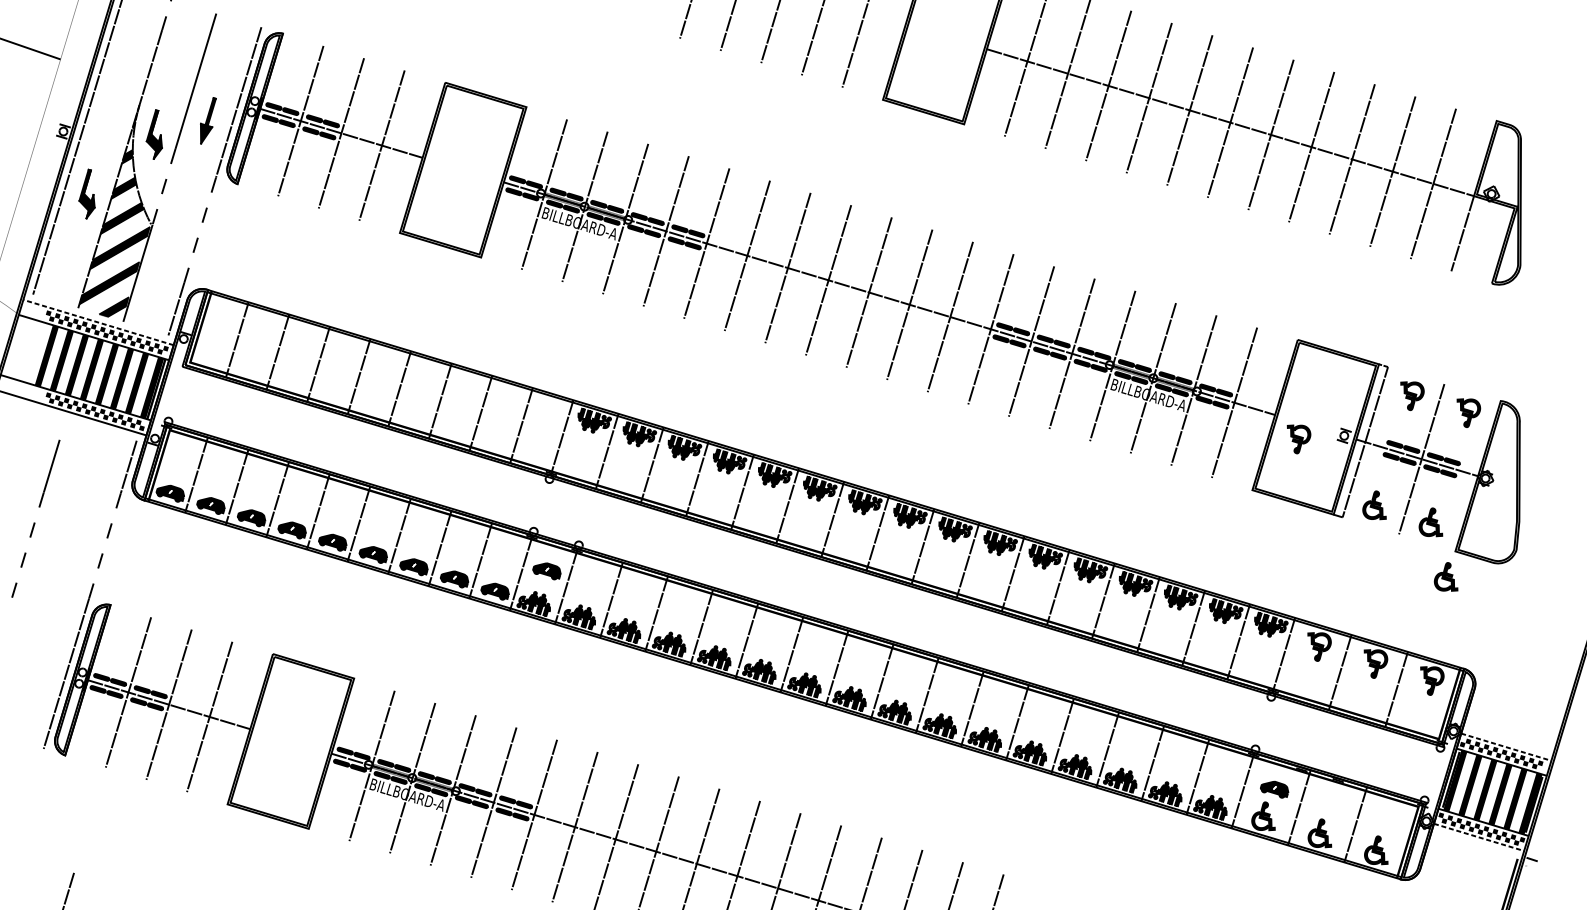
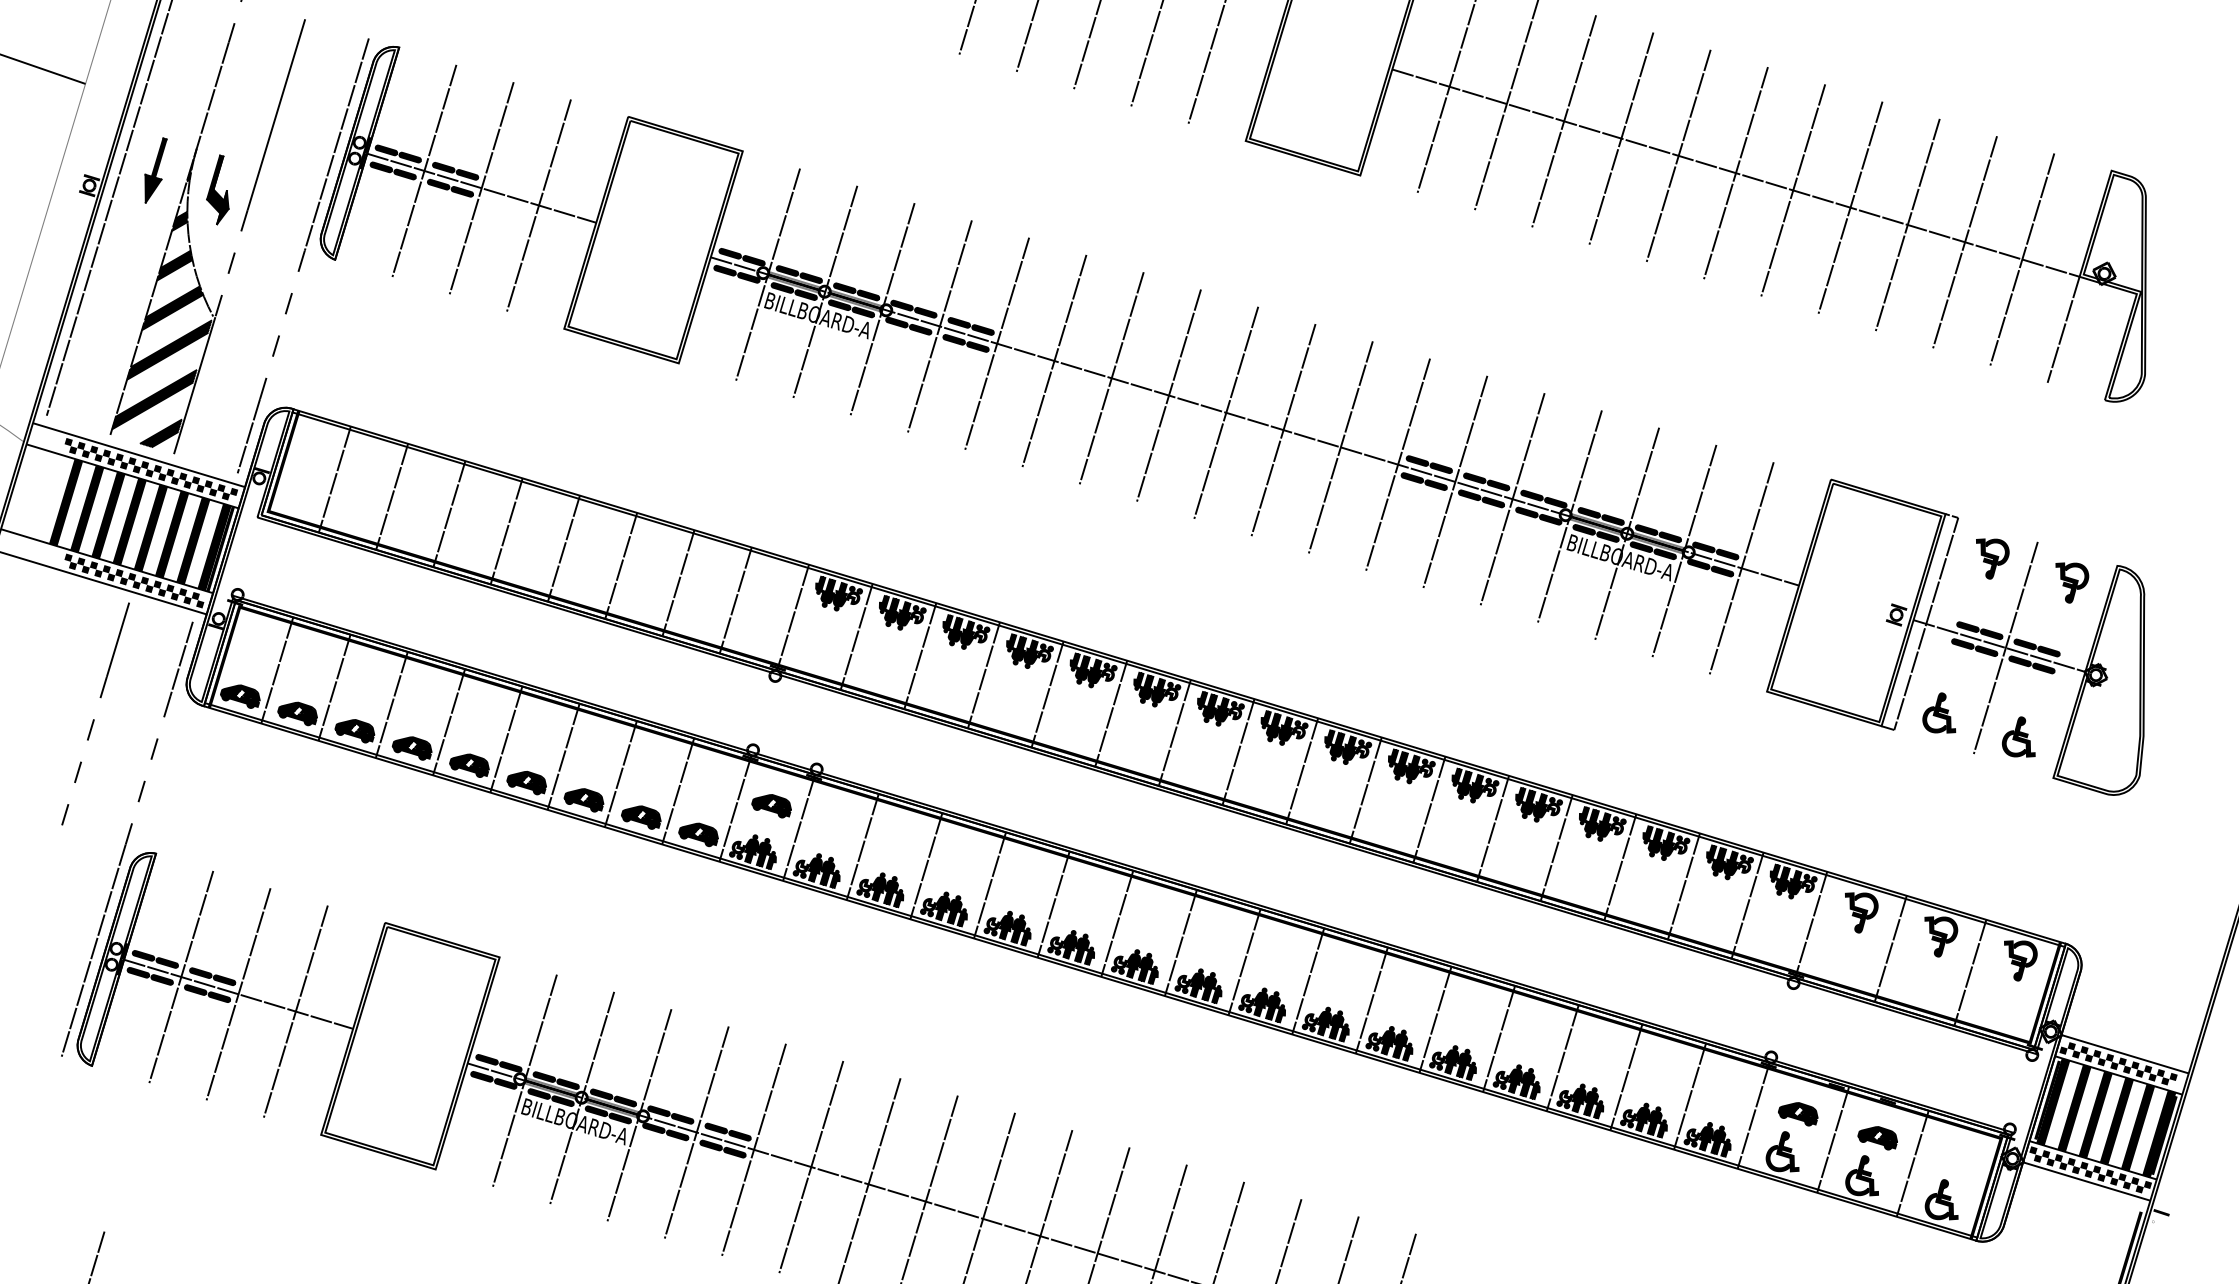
part: (208, 120) -> (155, 170), moved
part: (86, 193) -> (122, 273), removed
line: (98, 322) -> (139, 455), dashed -> solid
part: (1298, 439) -> (1832, 619), removed
part: (35, 522) -> (94, 719), moved
part: (1446, 576) -> (2040, 813), removed
line: (1506, 747) -> (2125, 1054), dashed -> solid
part: (1330, 806) -> (1877, 1138), added
line: (1479, 837) -> (2087, 1181), dashed -> solid

